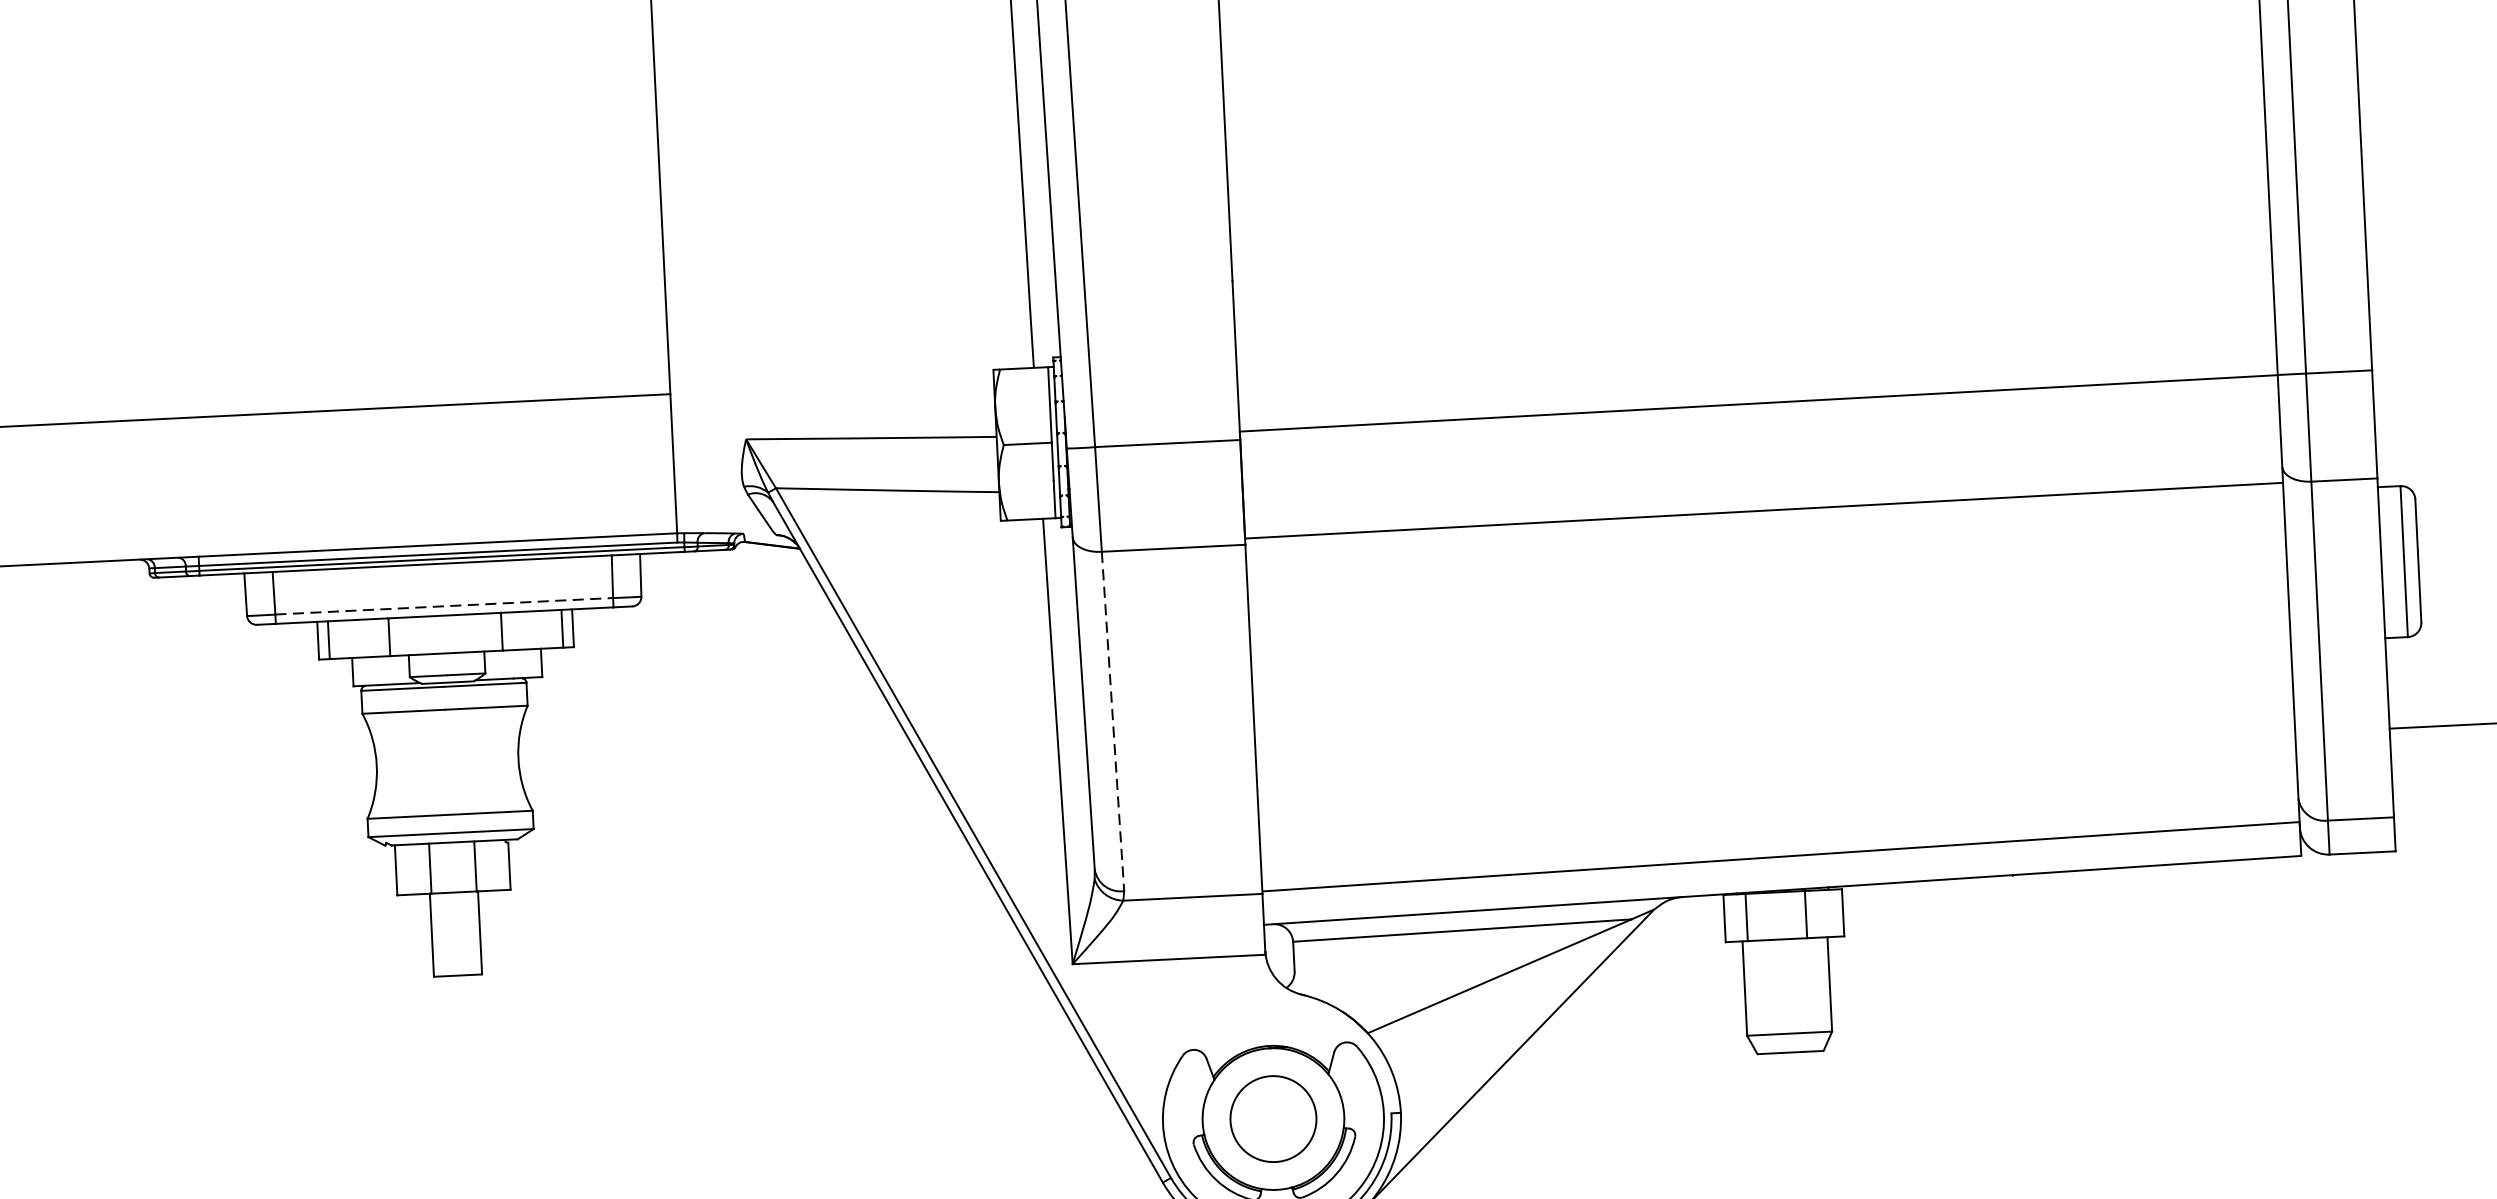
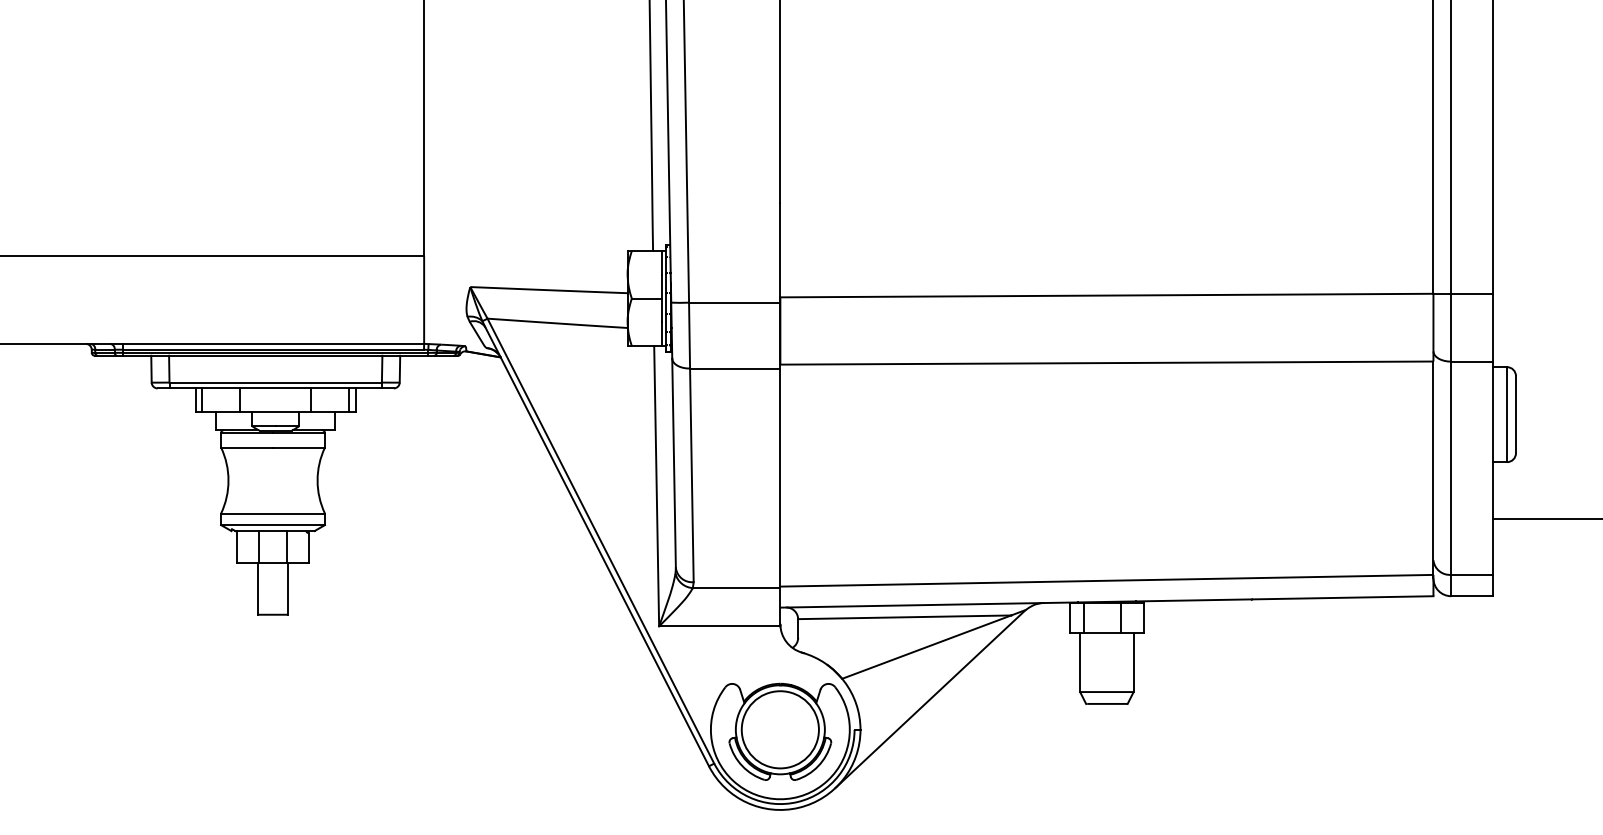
line: (445, 606) -> (276, 382), dashed -> solid
line: (1112, 721) -> (691, 475), dashed -> solid
circle: (1272, 1118) -> (779, 729), size x1.43

